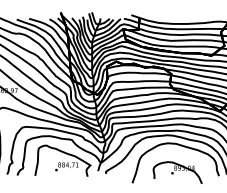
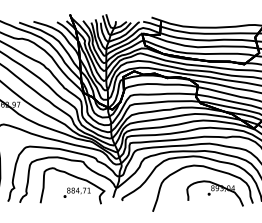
part: (177, 172) -> (214, 193), moved

